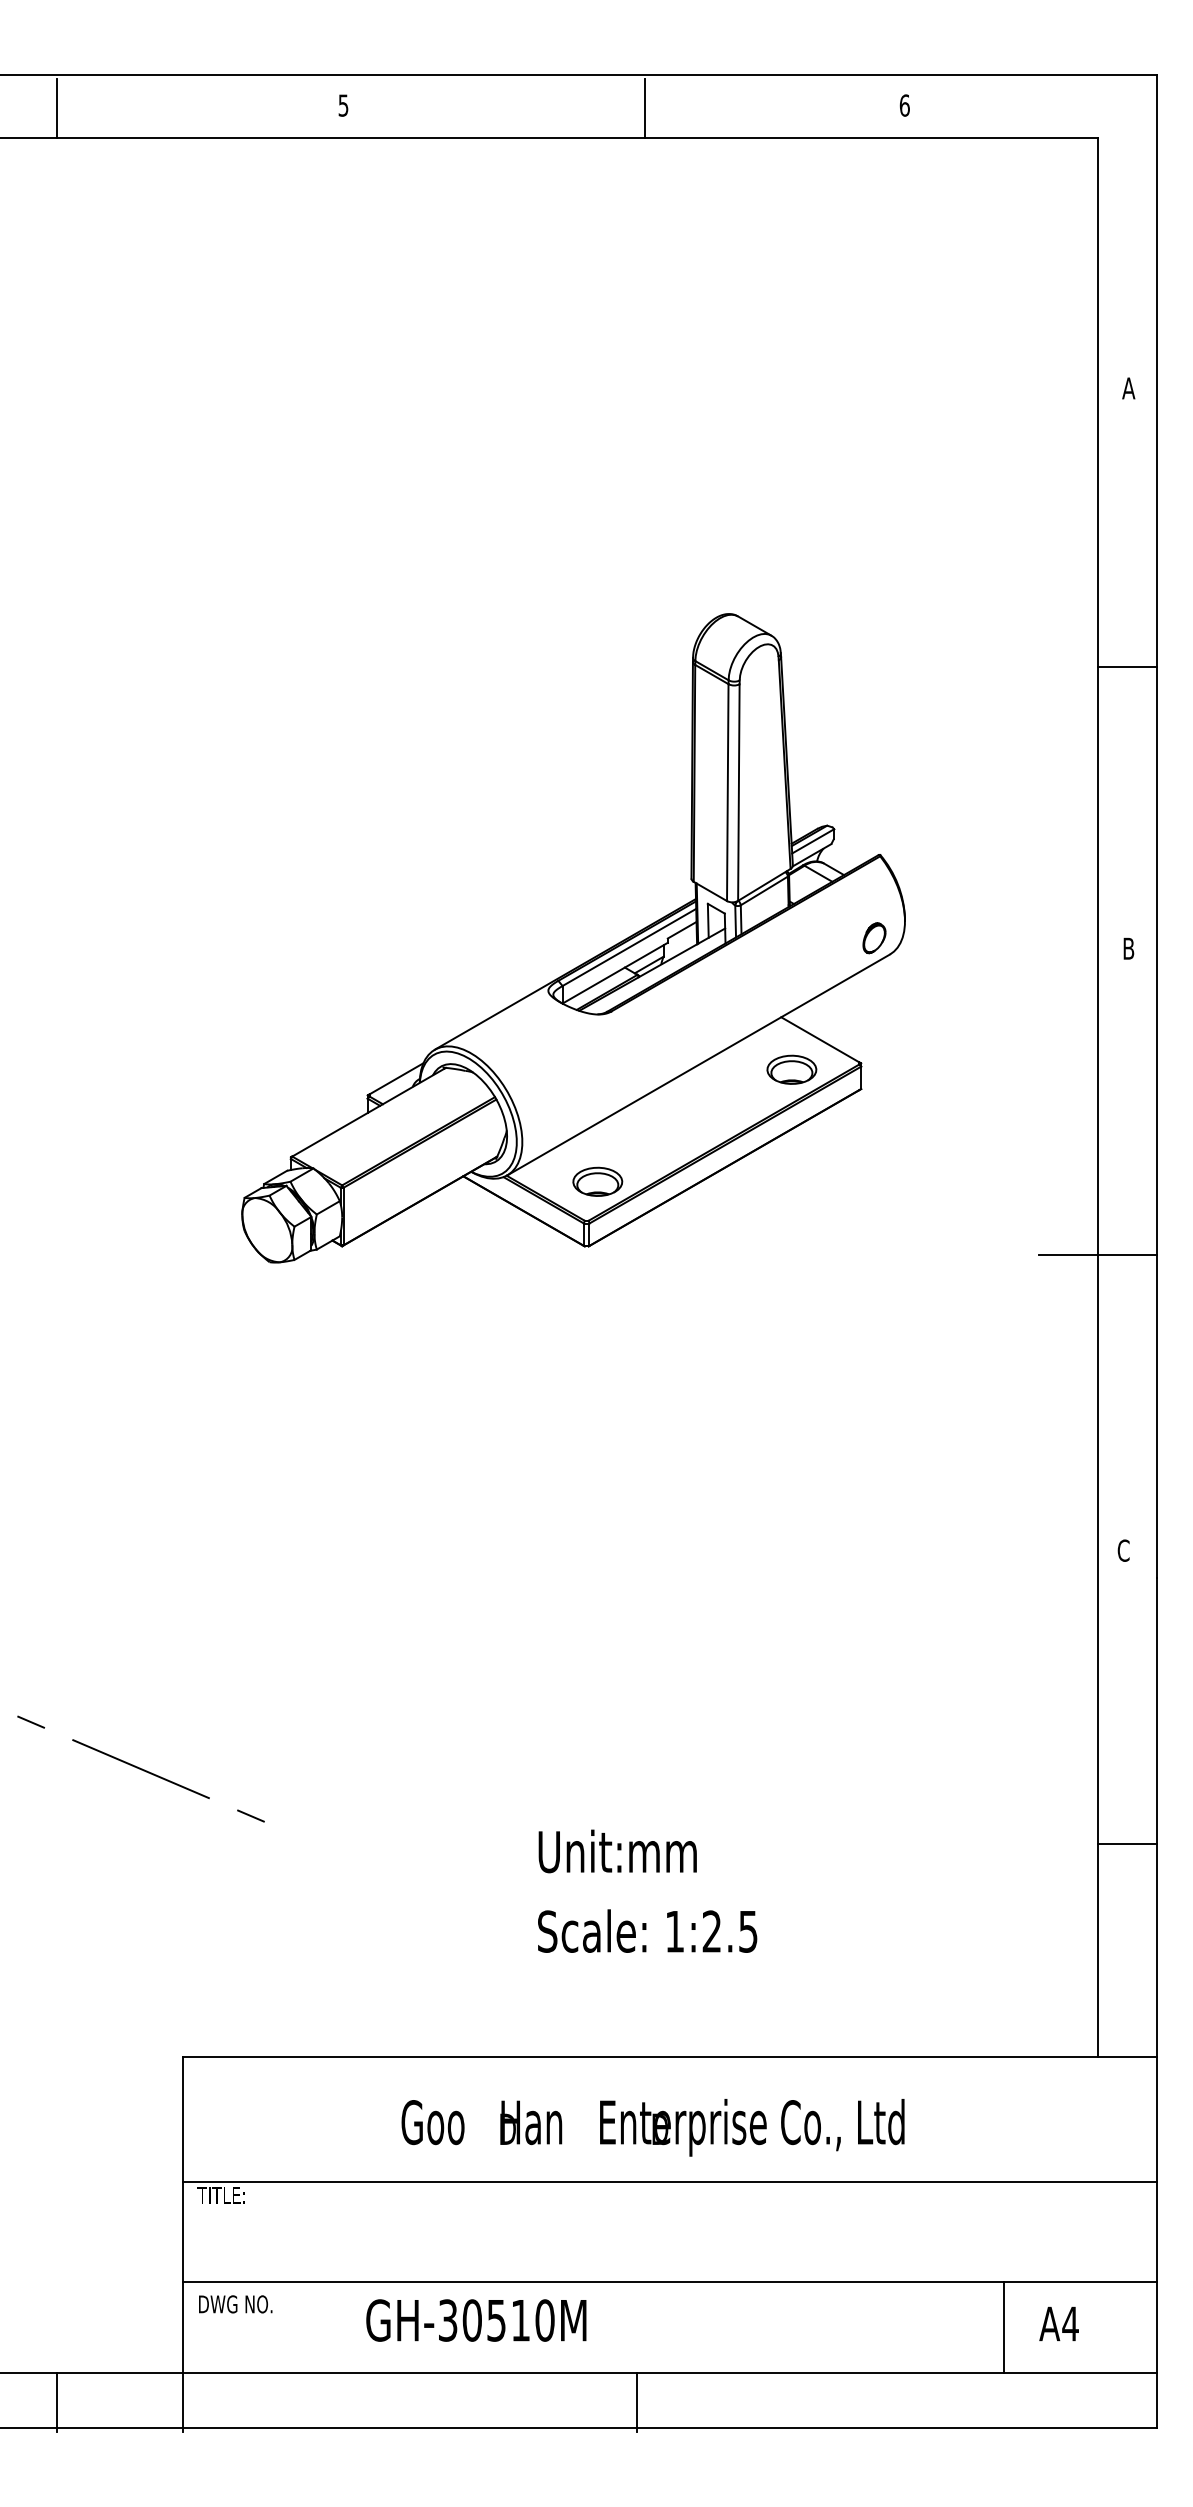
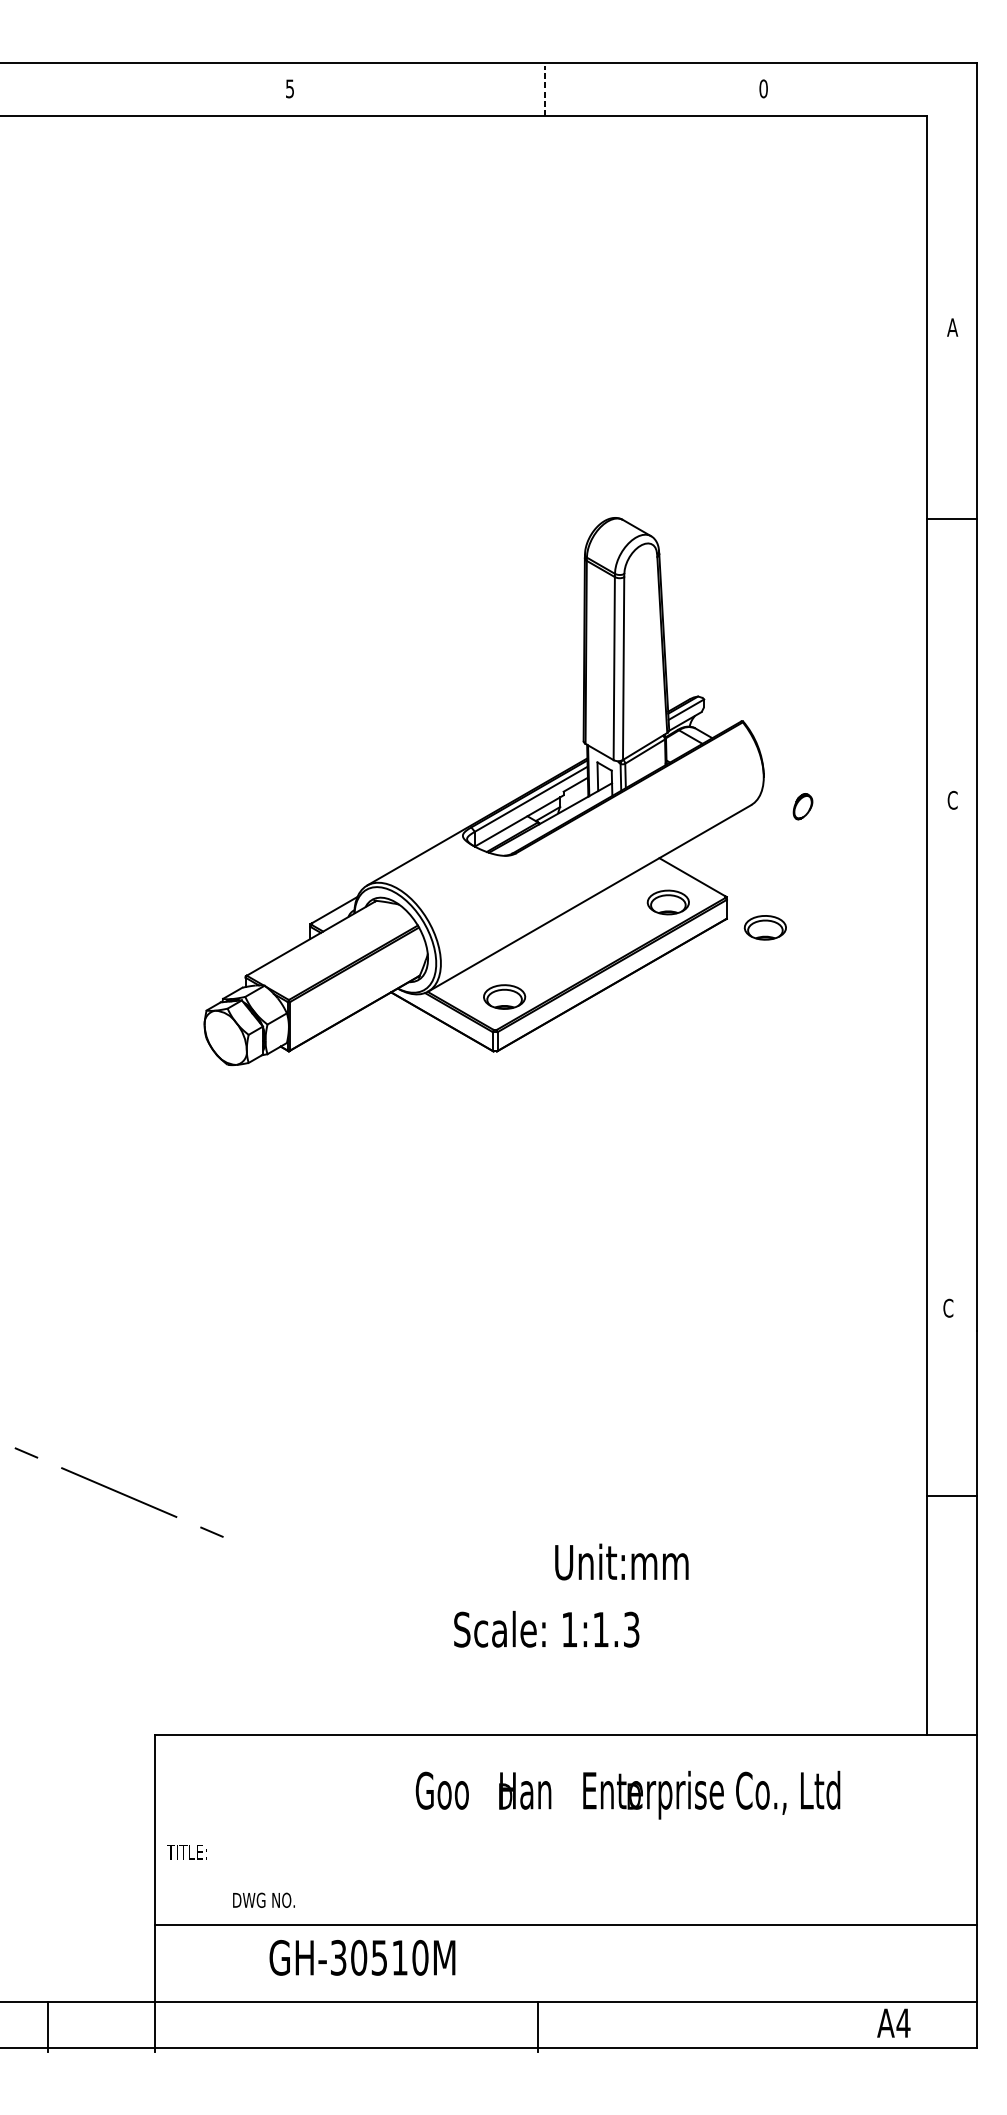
text: (904, 105) -> (763, 88), 6 -> 0
line: (645, 107) -> (544, 90), solid -> dashed
line: (57, 108) -> (48, 91), removed
line: (1127, 667) -> (951, 519), moved
part: (874, 938) -> (803, 806), moved
text: (1128, 948) -> (952, 800), B -> C
part: (906, 1099) -> (765, 927), added
line: (1098, 1255) -> (927, 1059), removed
line: (1127, 1843) -> (951, 1495), moved
text: (617, 1851) -> (621, 1562), moved
text: (729, 1931) -> (615, 1629), 1:2.5 -> 1:1.3
text: (652, 2127) -> (627, 1794), moved
line: (670, 2181) -> (565, 1840), removed
text: (235, 2304) -> (263, 1900), moved
text: (476, 2320) -> (362, 1957), moved
text: (1058, 2323) -> (893, 2022), moved
line: (1004, 2326) -> (847, 1962), removed

